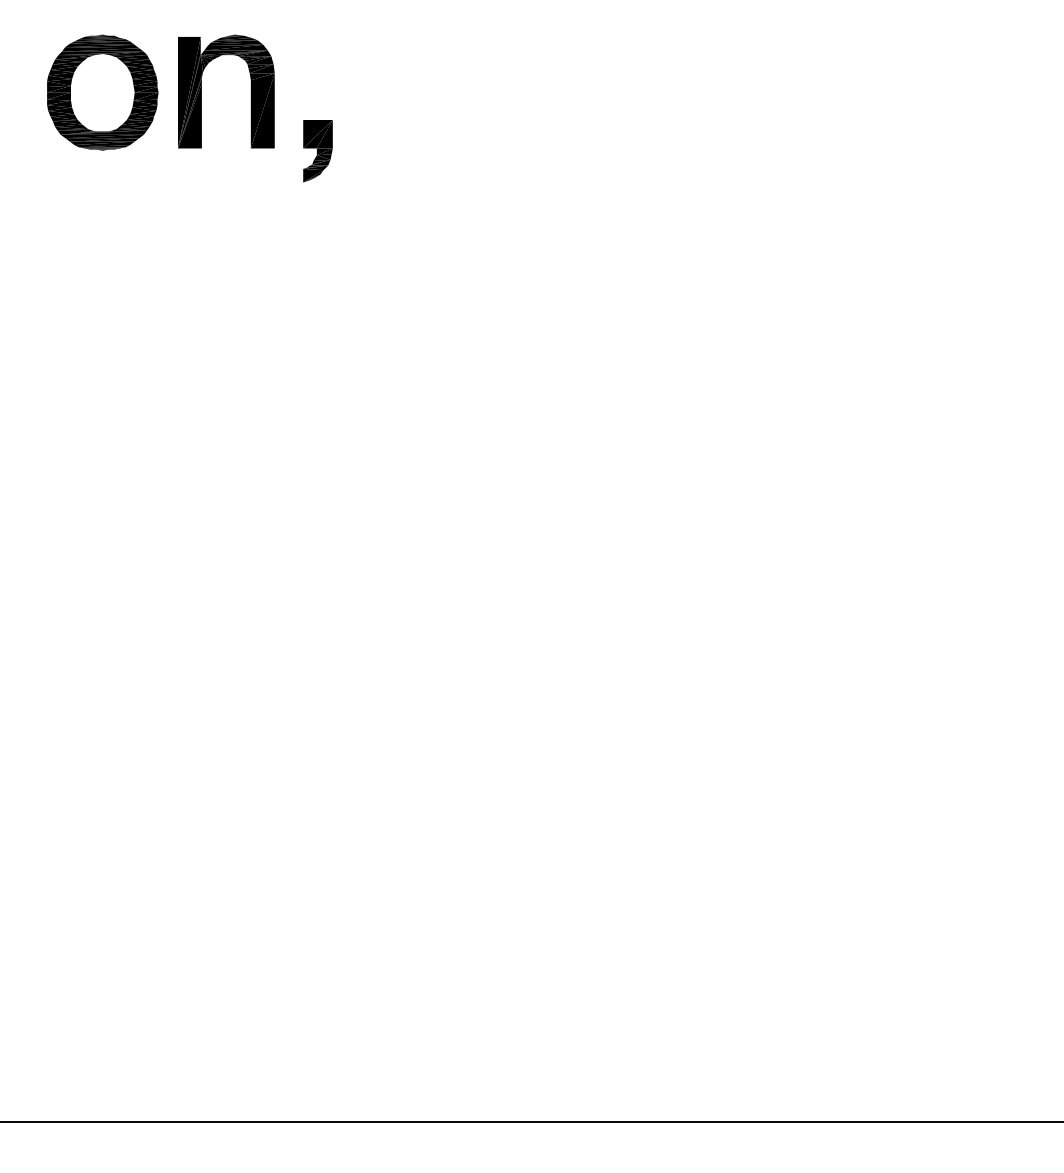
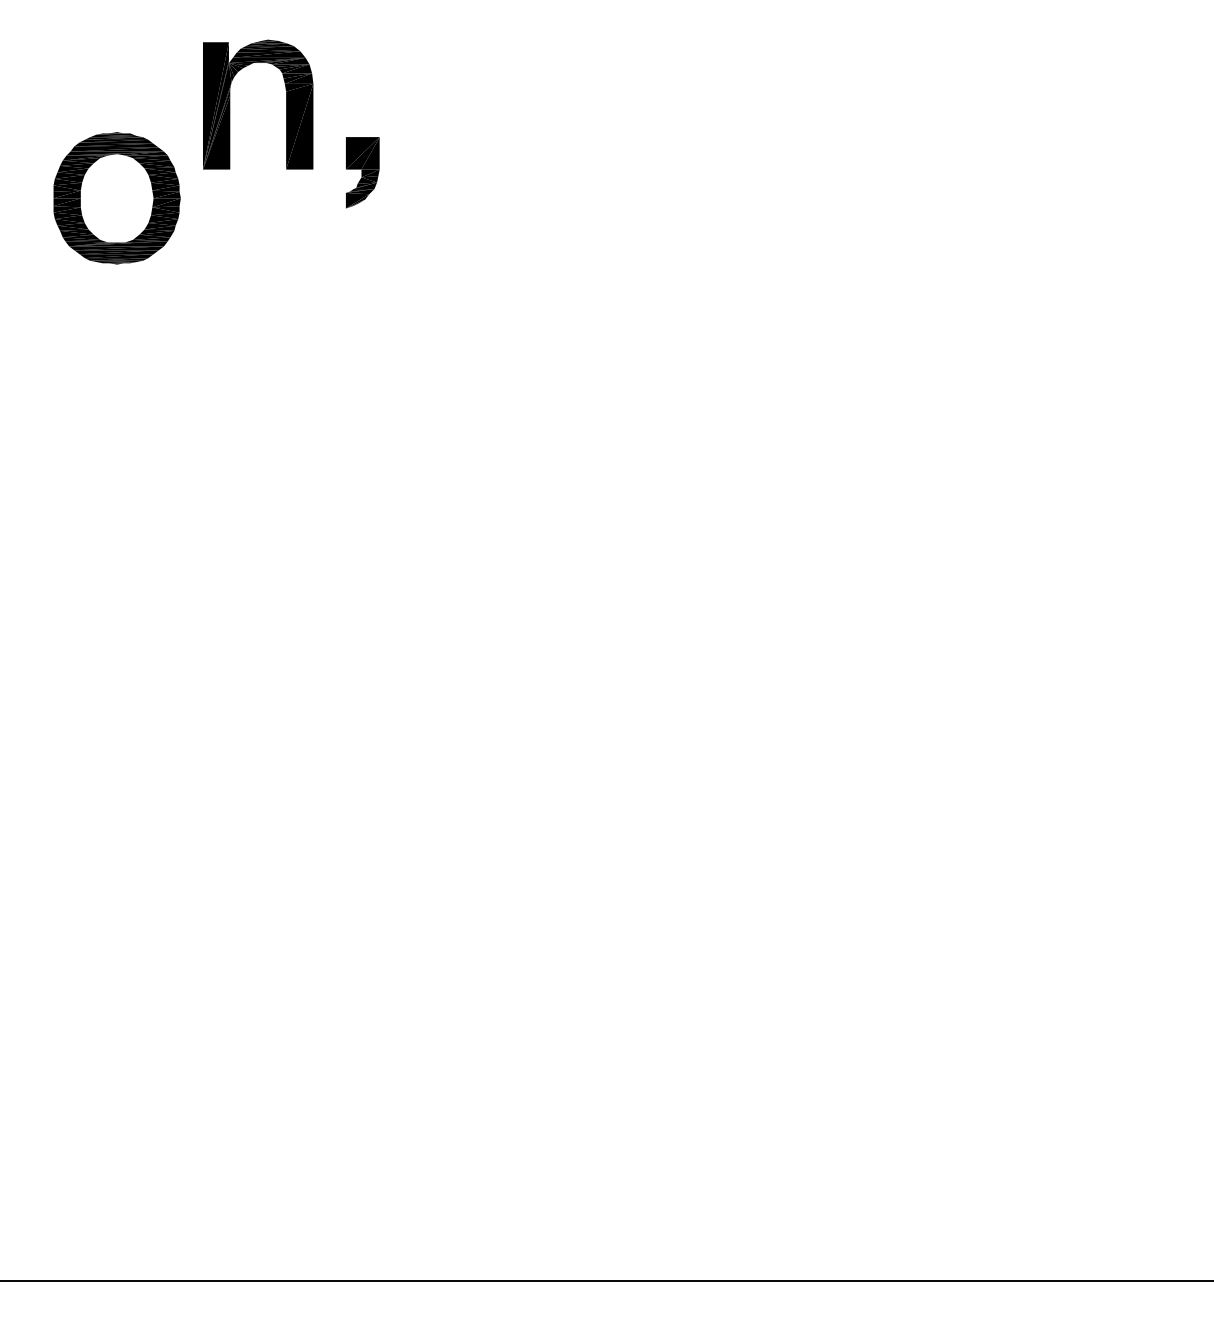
part: (102, 92) -> (116, 198), moved

